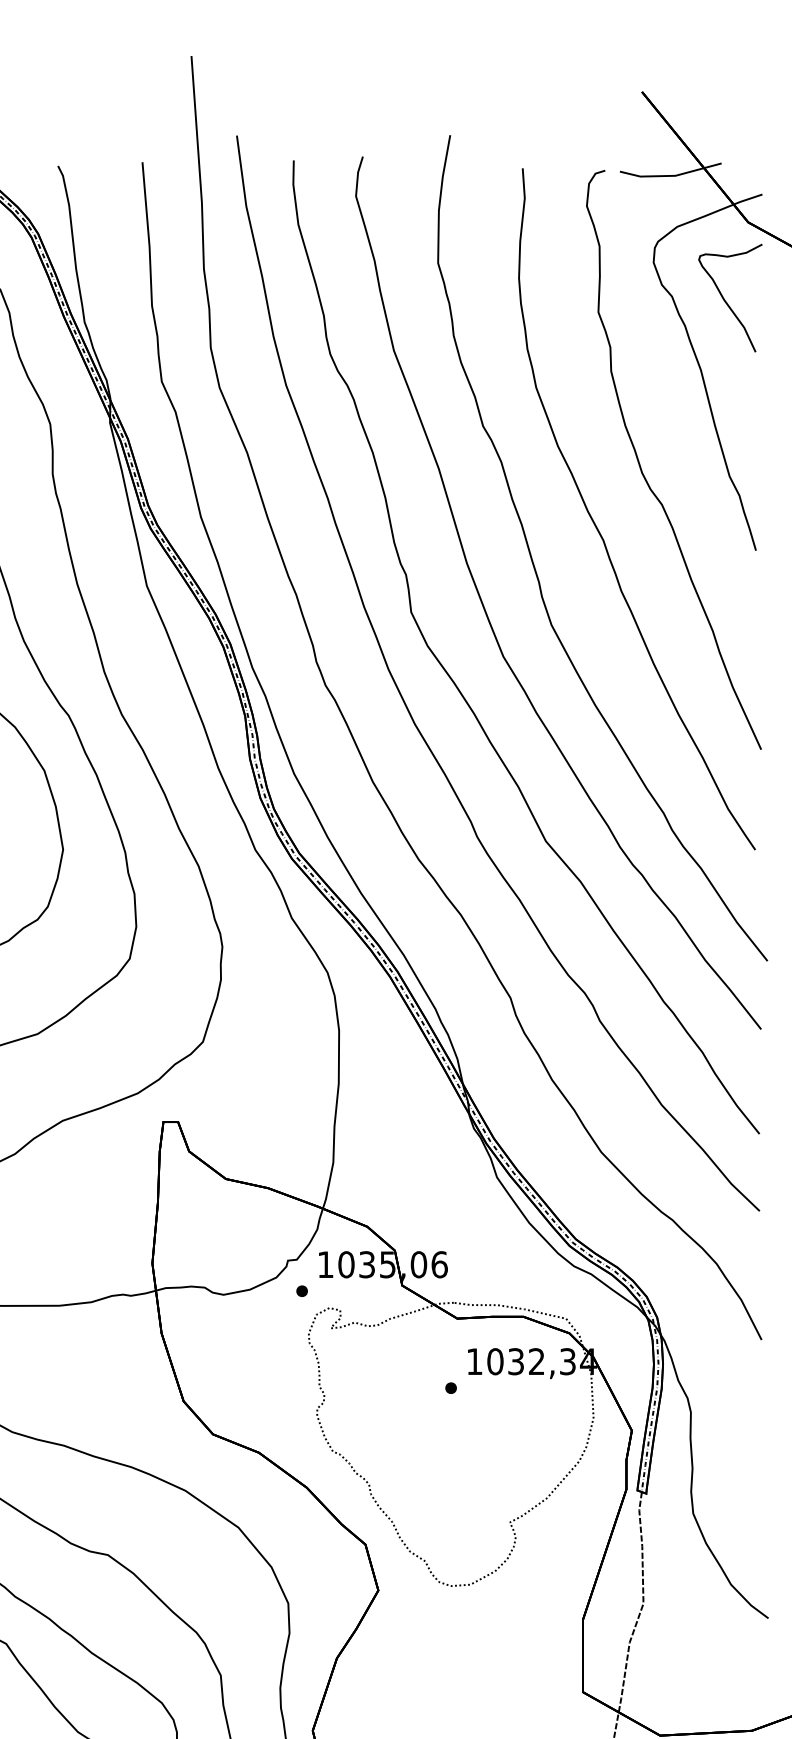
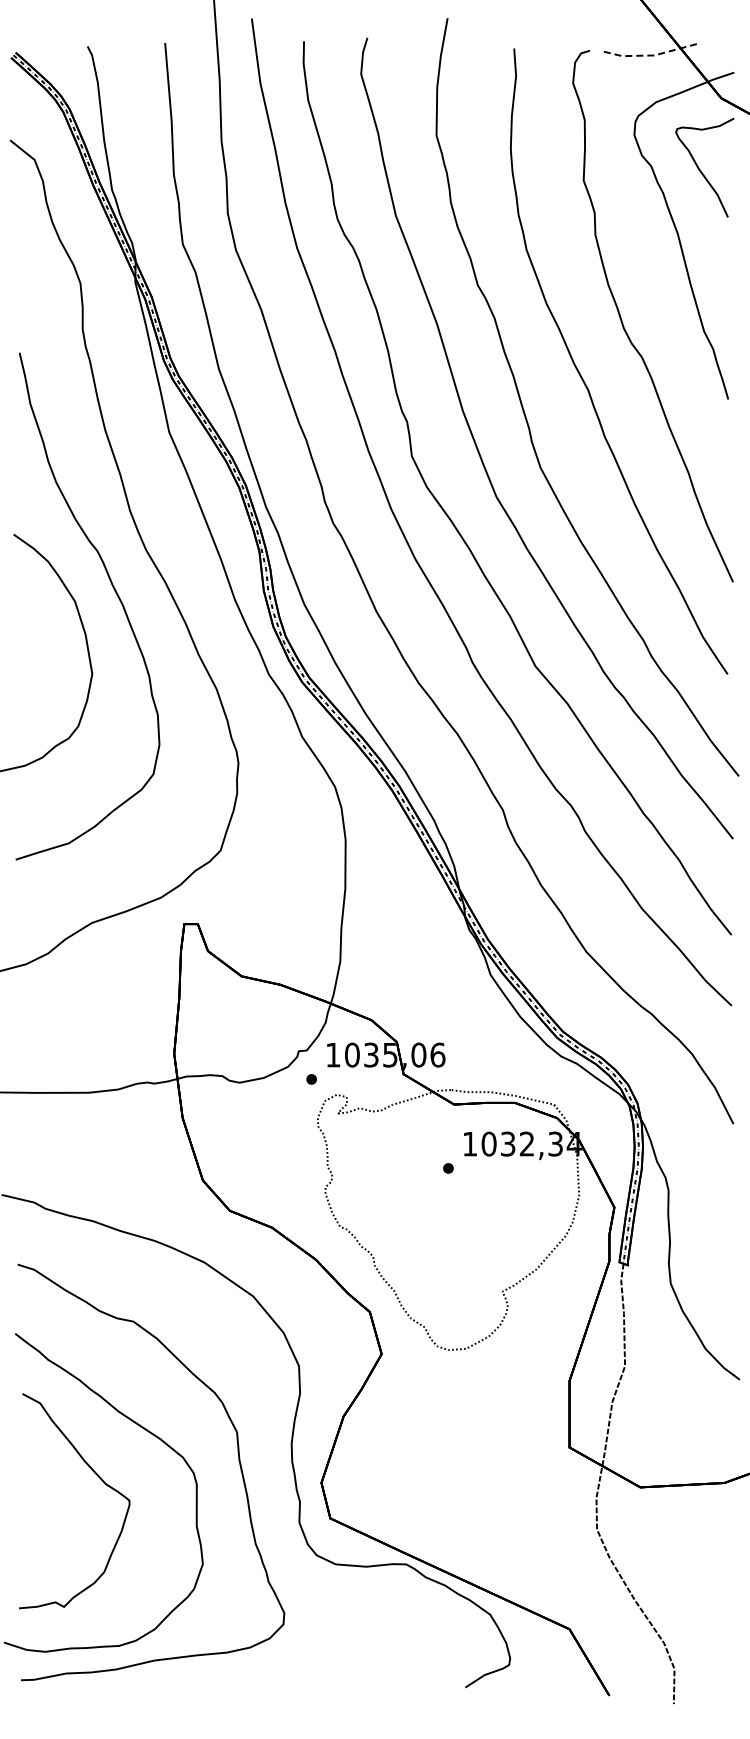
line: (670, 175) -> (649, 55), solid -> dashed

